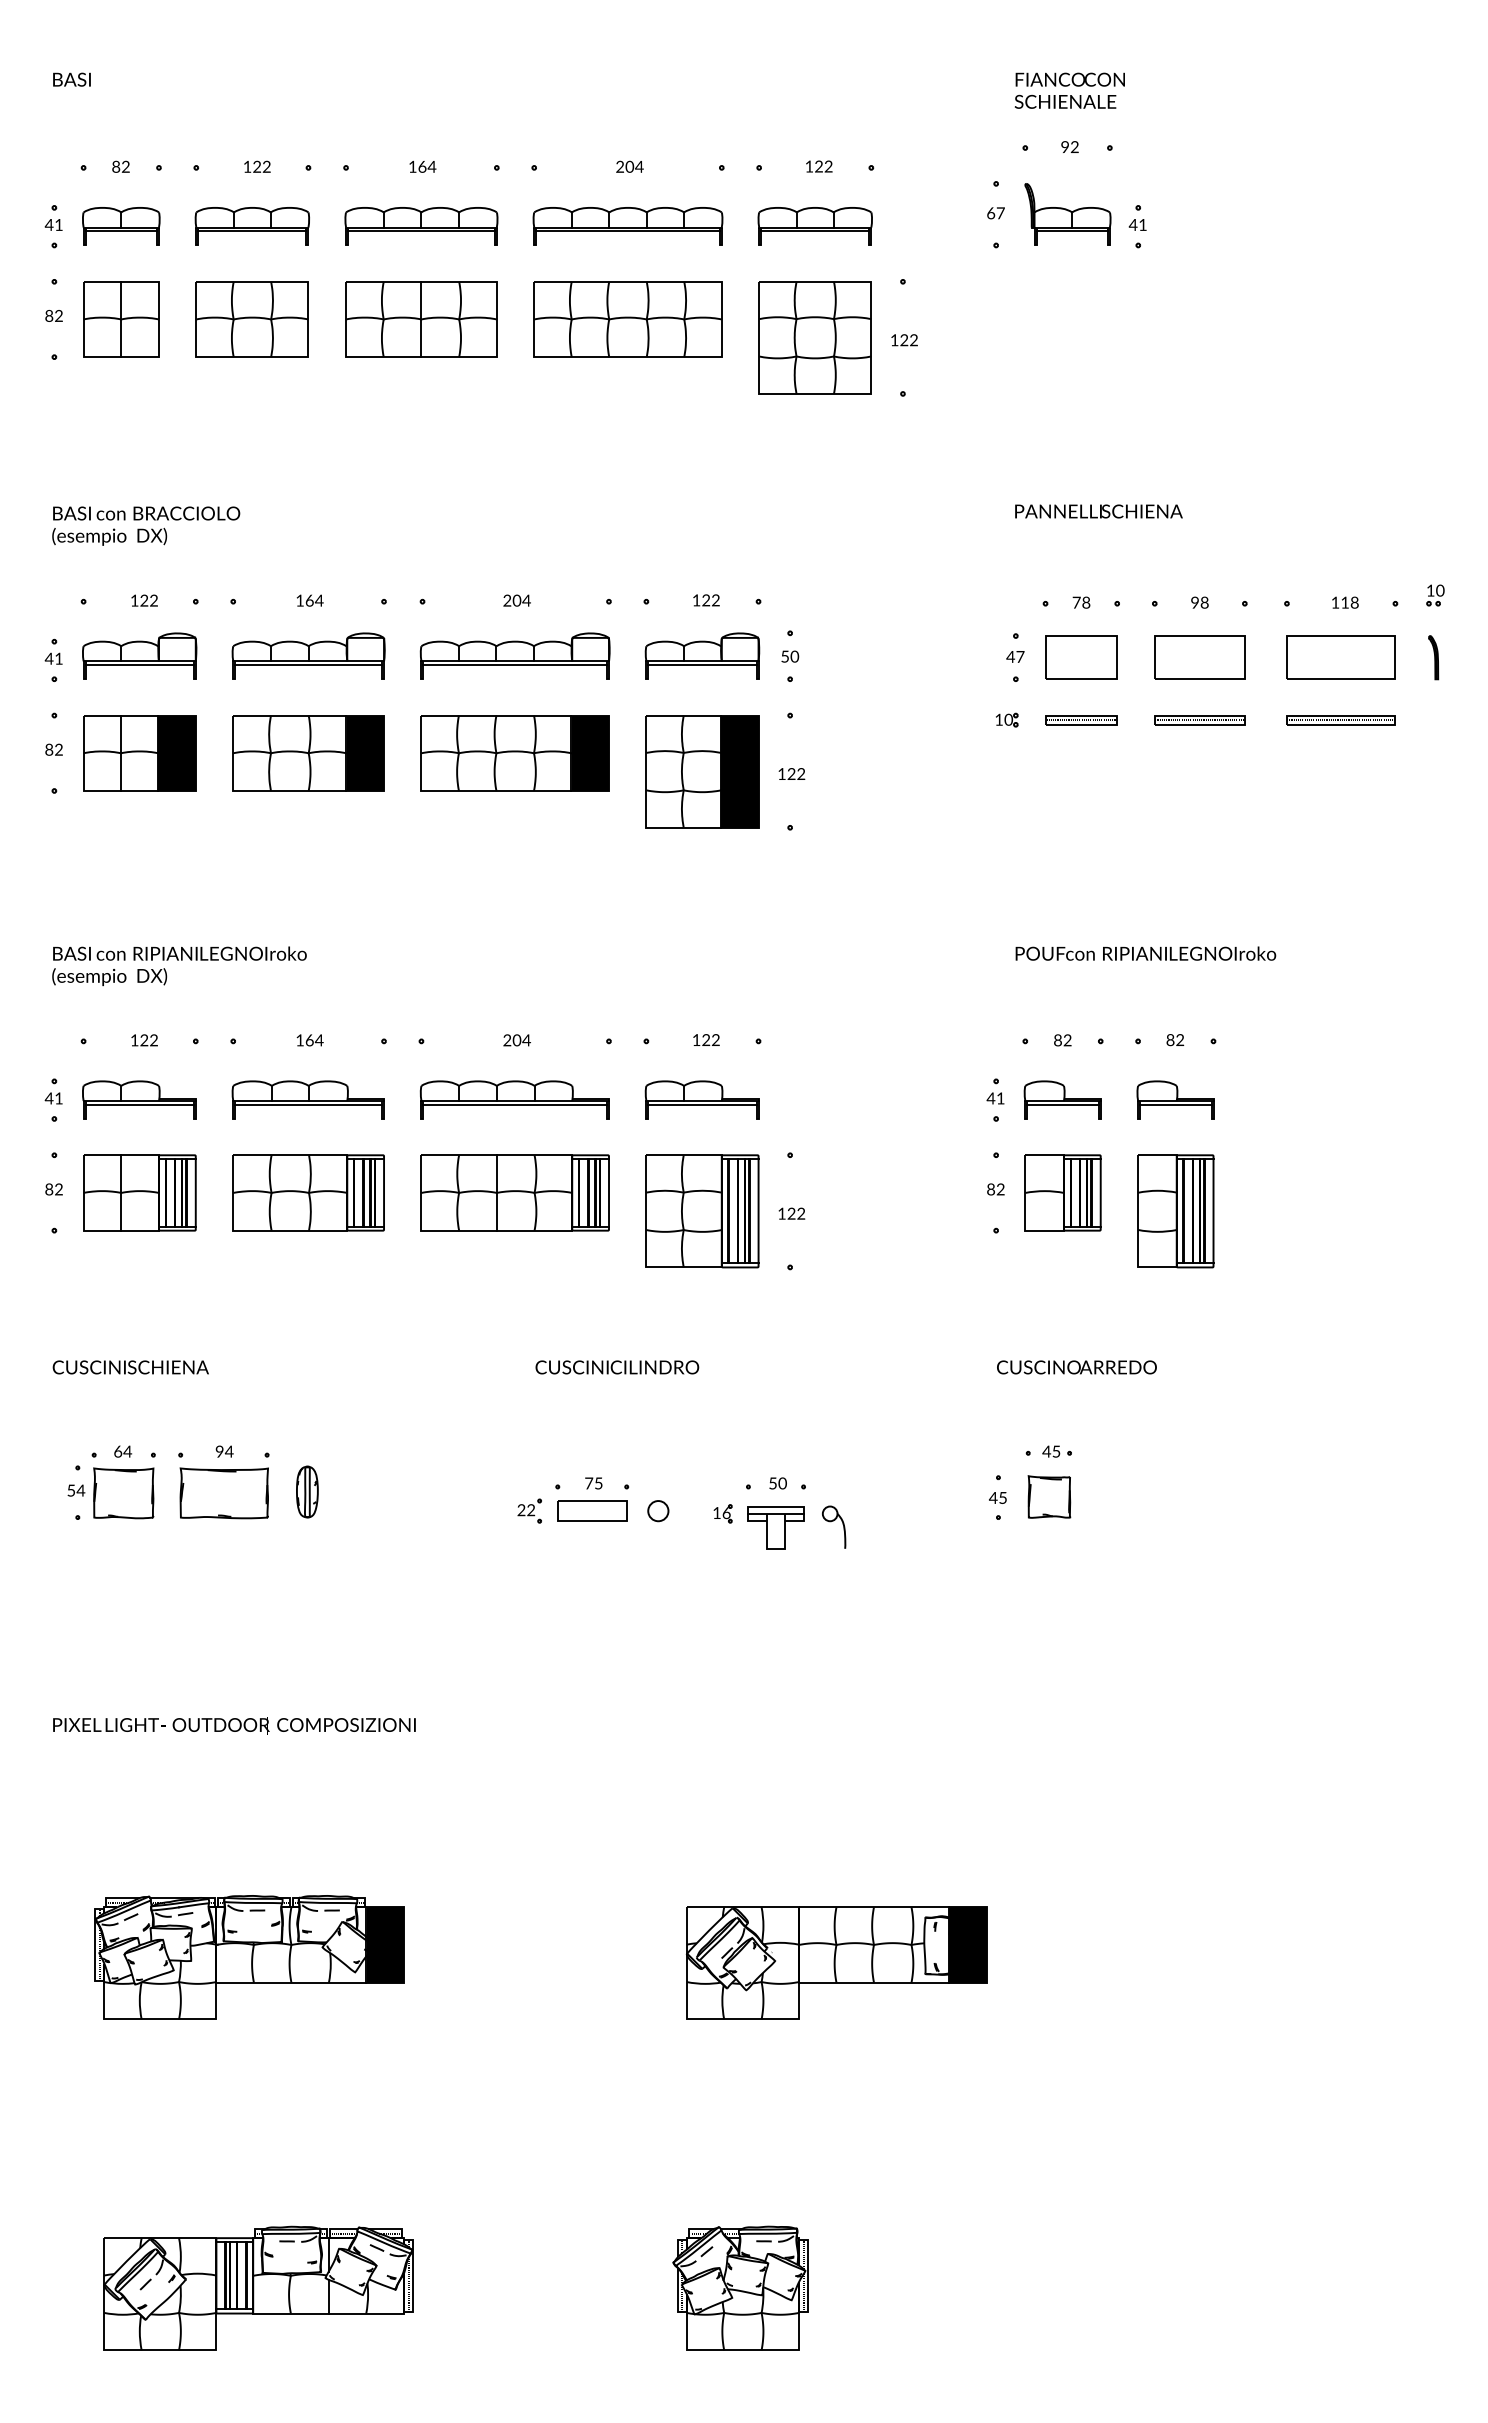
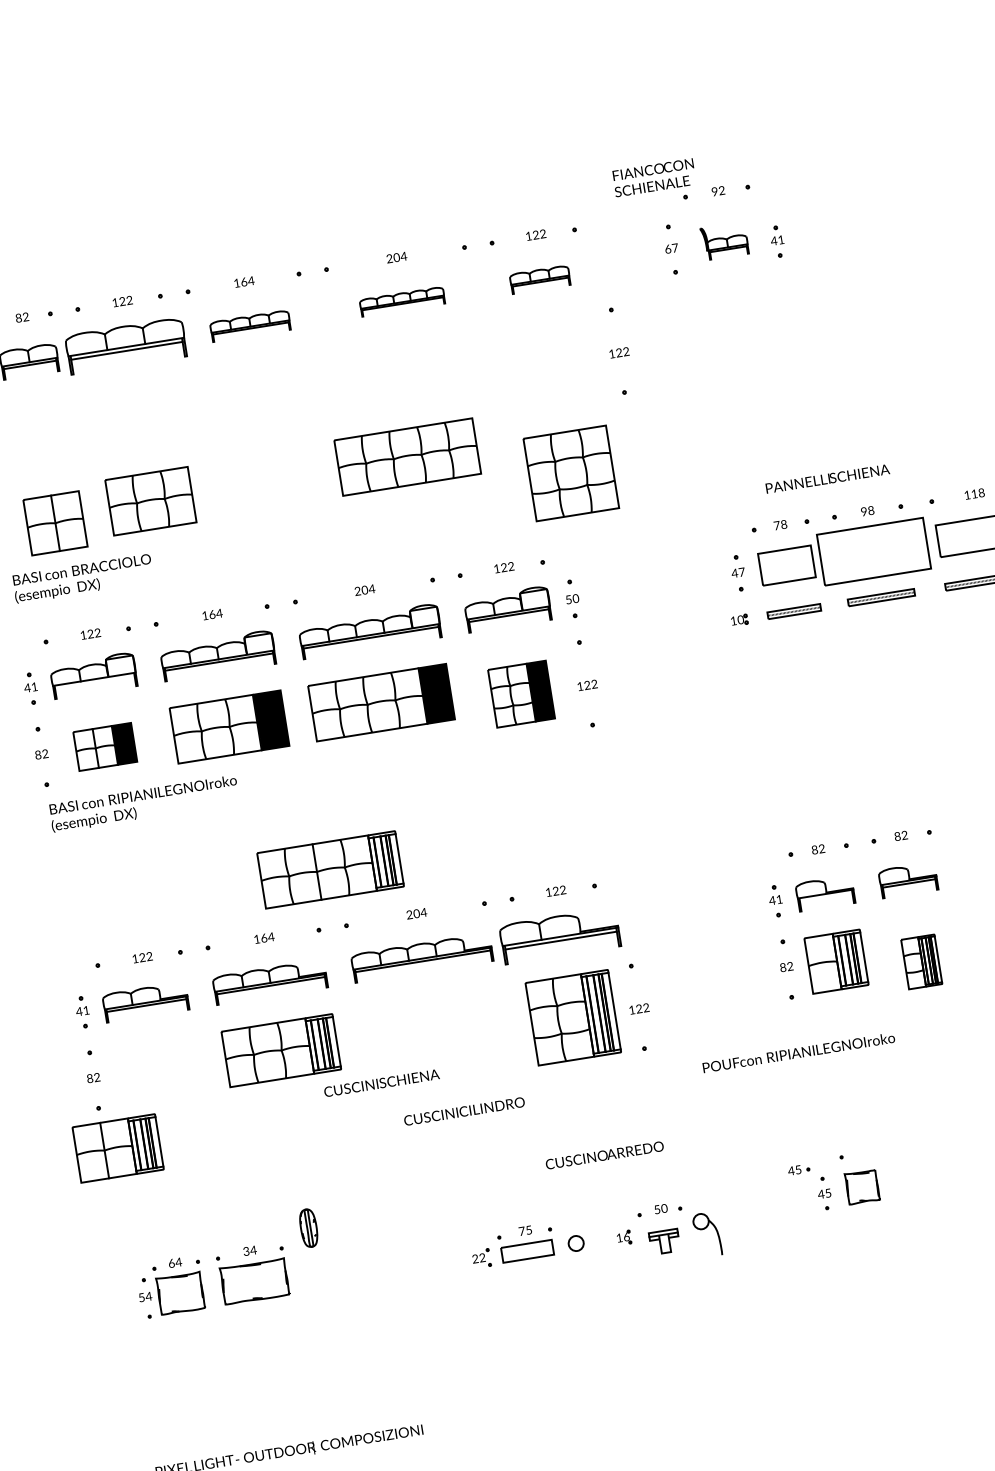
text: (1069, 90) -> (653, 177), moved
part: (1067, 214) -> (724, 241), size x0.7
part: (251, 226) -> (125, 346), size x1.4
part: (421, 226) -> (250, 326), size x0.7
part: (627, 226) -> (402, 301), size x0.6
part: (814, 226) -> (539, 279), size x0.7
part: (121, 319) -> (55, 523), moved
part: (251, 319) -> (150, 501), moved
part: (421, 319) -> (261, 394), removed
part: (627, 319) -> (407, 457), moved
part: (814, 337) -> (570, 473), moved
text: (1098, 511) -> (827, 478), moved
part: (1199, 657) -> (873, 551), size x1.6
line: (139, 665) -> (94, 682), removed
part: (139, 753) -> (105, 747), size x0.7
part: (702, 771) -> (521, 694), size x0.7
text: (1145, 953) -> (798, 1052), moved
text: (179, 966) -> (144, 804), moved
part: (701, 1099) -> (559, 935), size x1.4
line: (1062, 1104) -> (825, 896), removed
part: (139, 1192) -> (117, 1148), moved
part: (514, 1192) -> (329, 869), moved
part: (1175, 1211) -> (921, 962), size x0.6
text: (130, 1367) -> (381, 1083), moved
text: (617, 1367) -> (464, 1111), moved
text: (1076, 1367) -> (604, 1155), moved
text: (219, 1451) -> (246, 1251), 94 -> 34
part: (1056, 1451) -> (798, 1169), moved
part: (307, 1491) -> (308, 1227), moved
part: (834, 1526) -> (707, 1234), size x1.4
part: (775, 1527) -> (664, 1241), size x0.7

